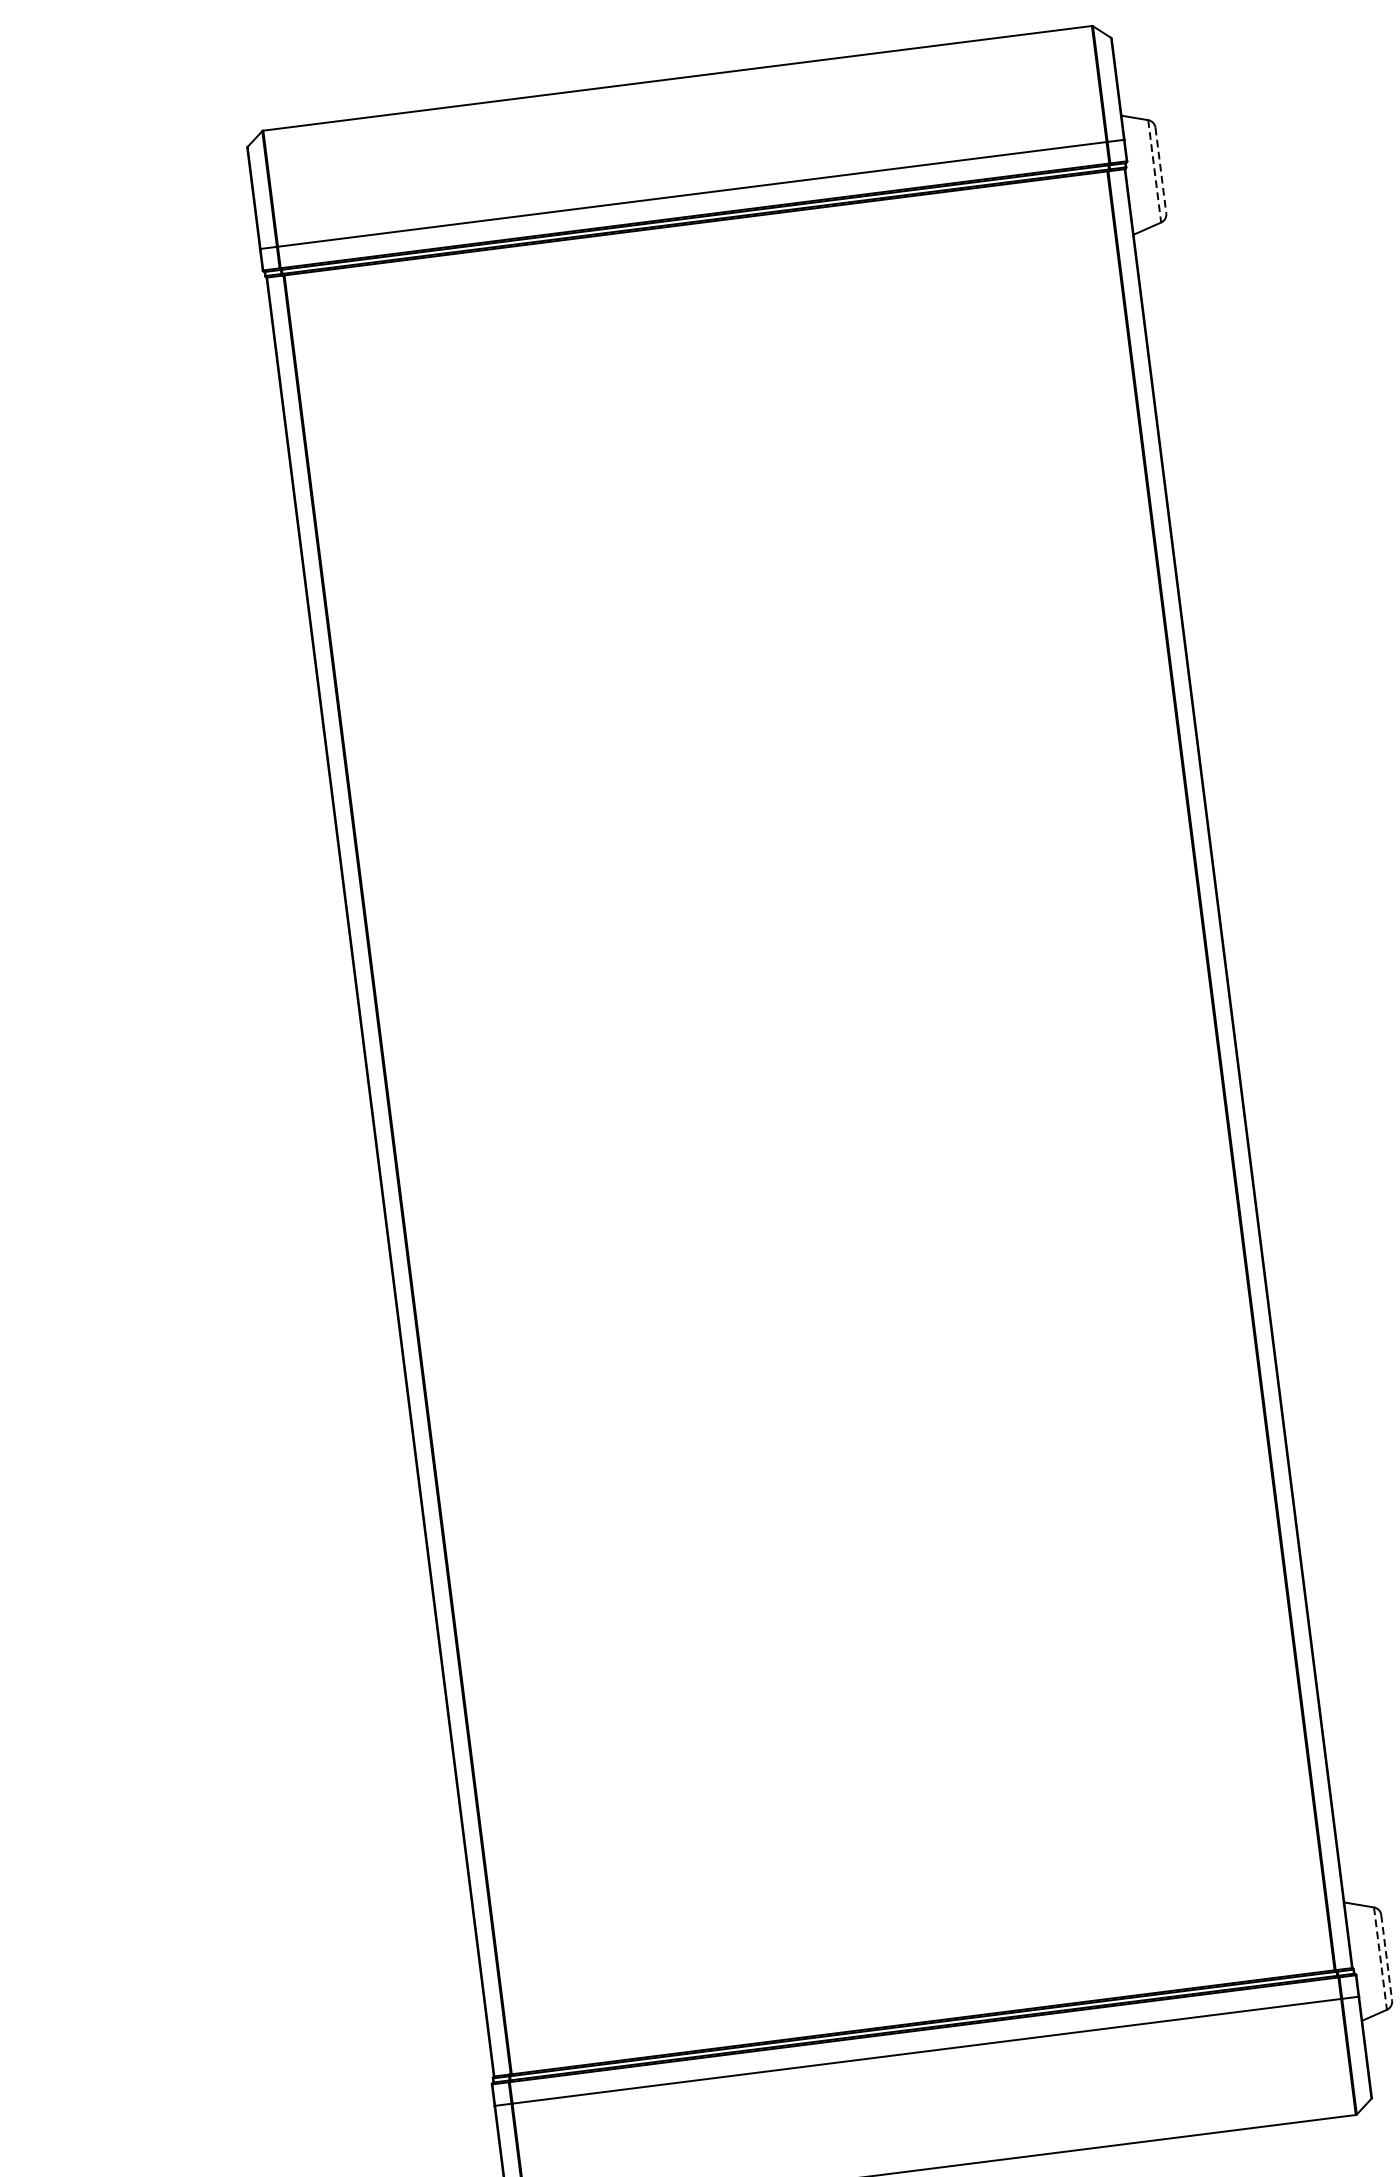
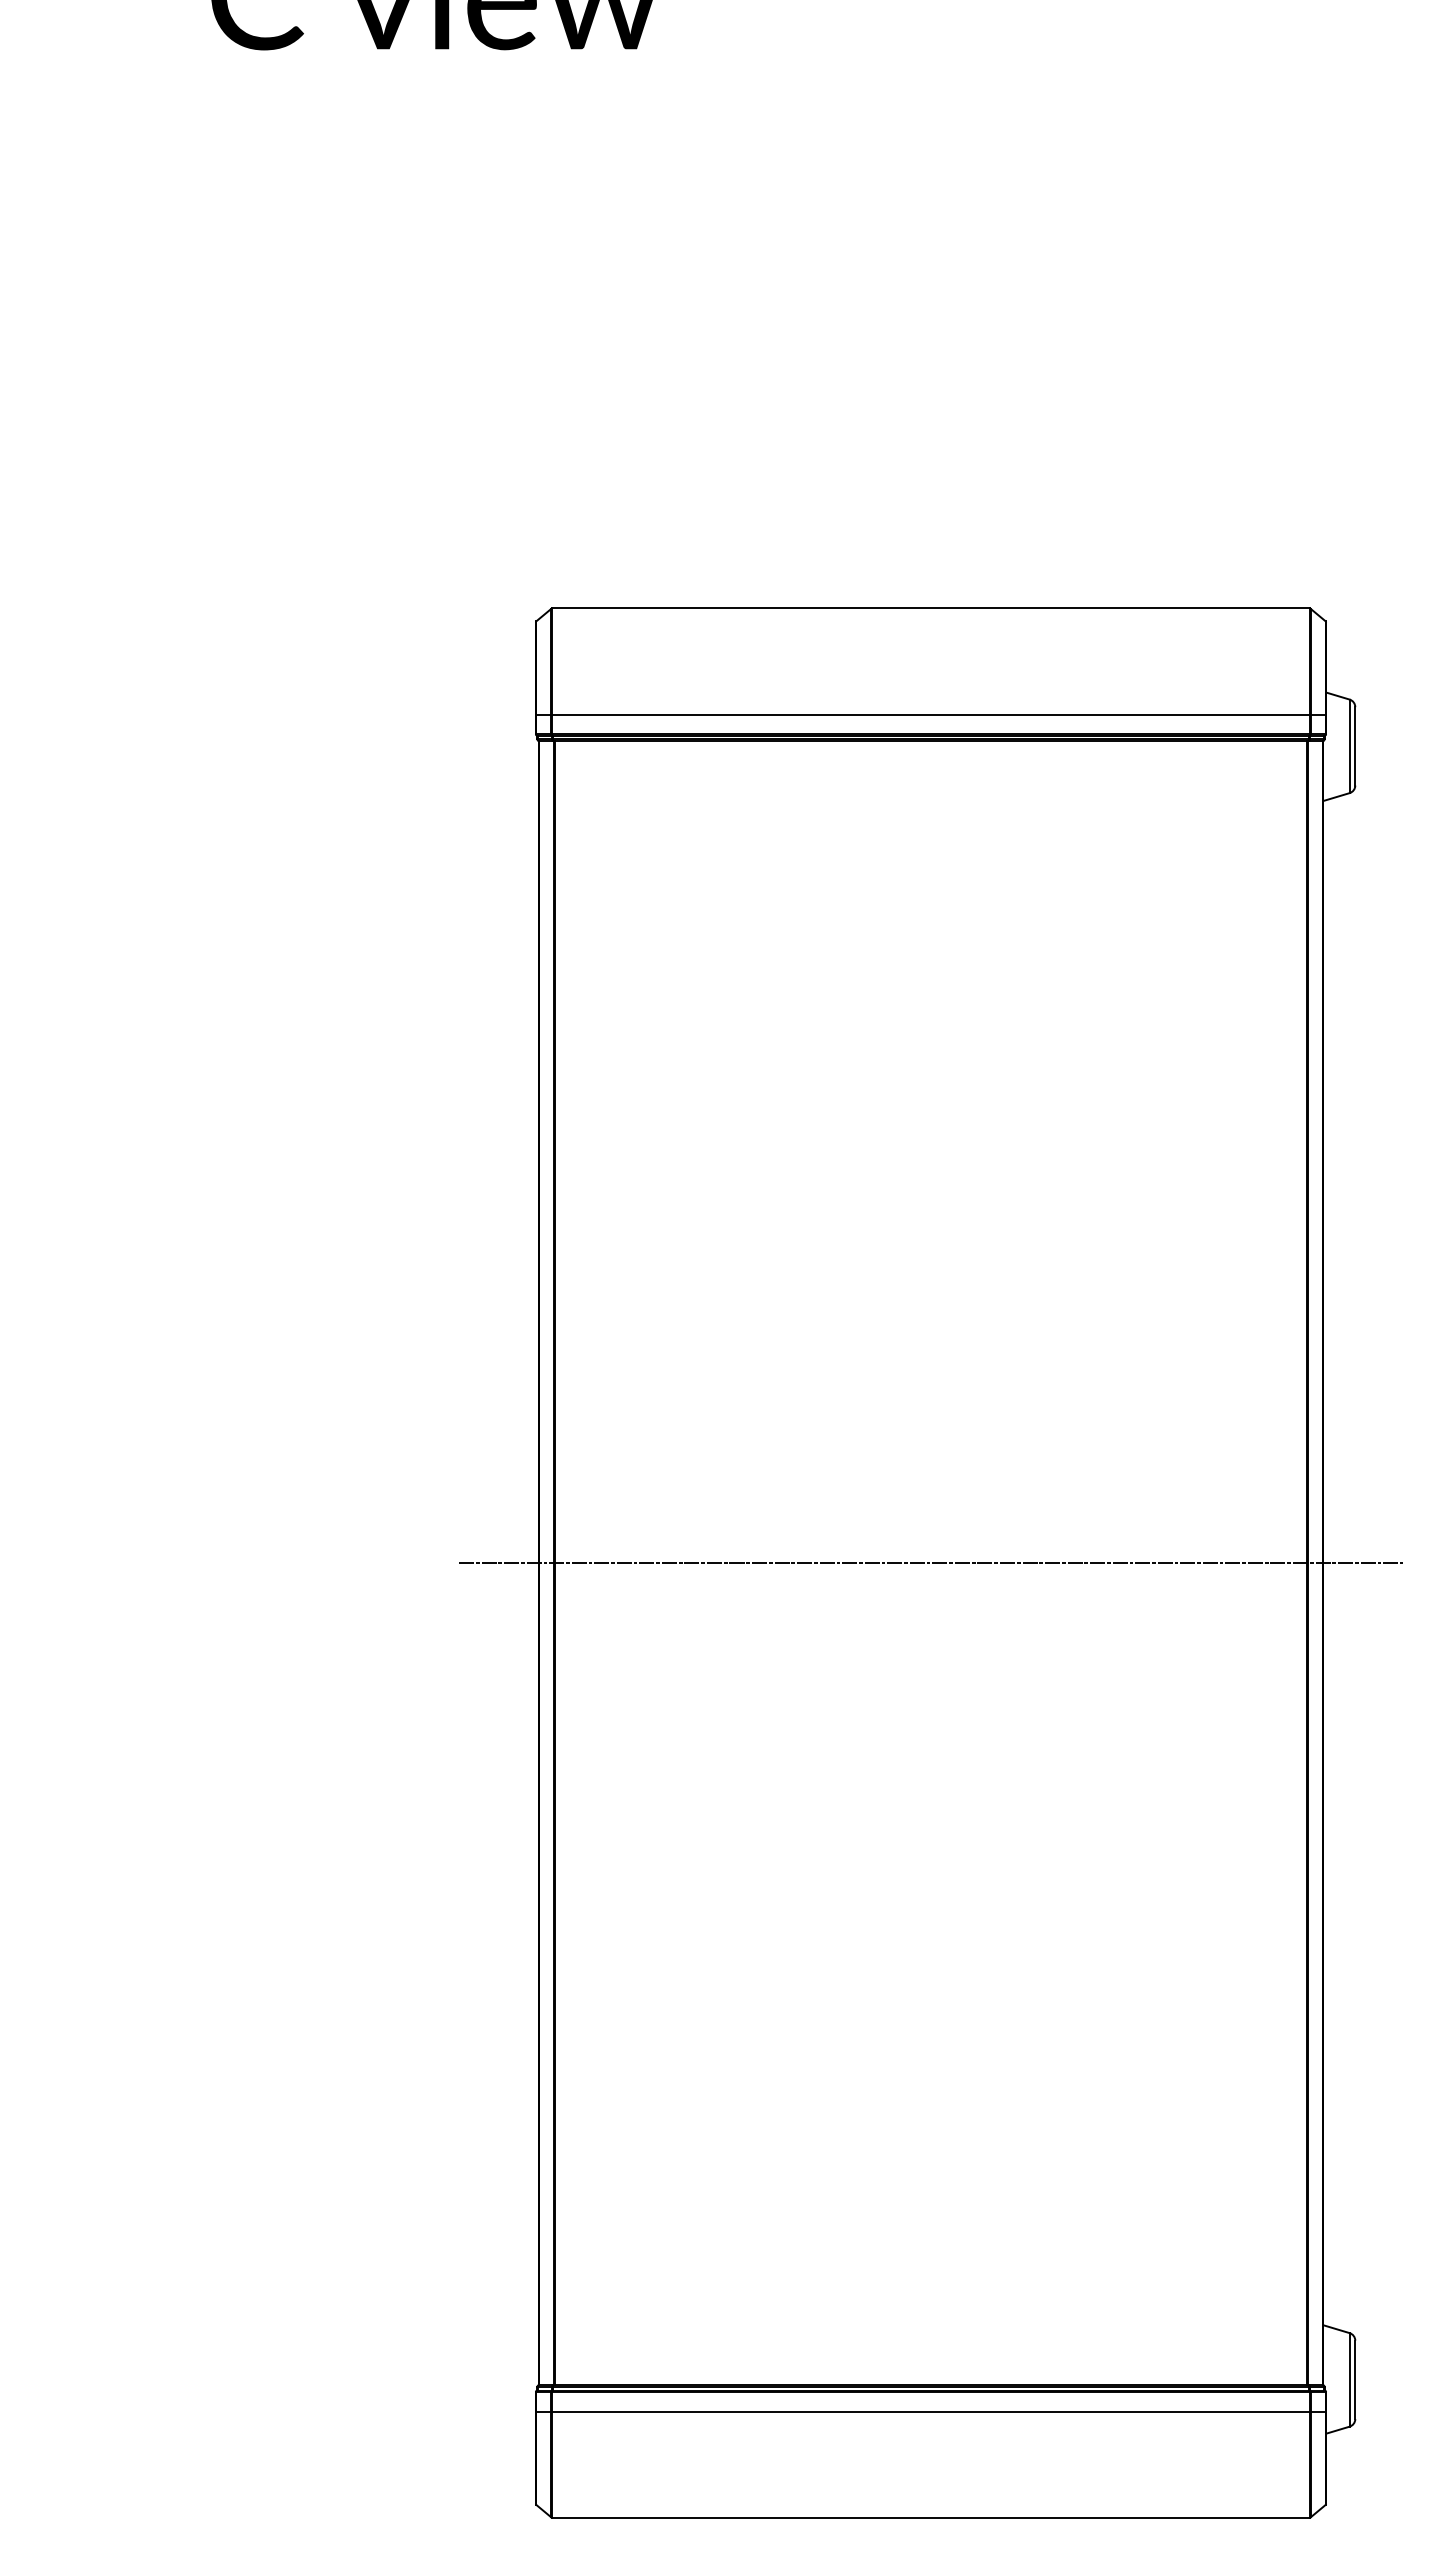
line: (1161, 170) -> (1355, 746), dashed -> solid
line: (1154, 171) -> (1349, 746), dashed -> solid
line: (809, 1123) -> (930, 1563), added
line: (1380, 1958) -> (1349, 2379), dashed -> solid
line: (1386, 1958) -> (1355, 2380), dashed -> solid

